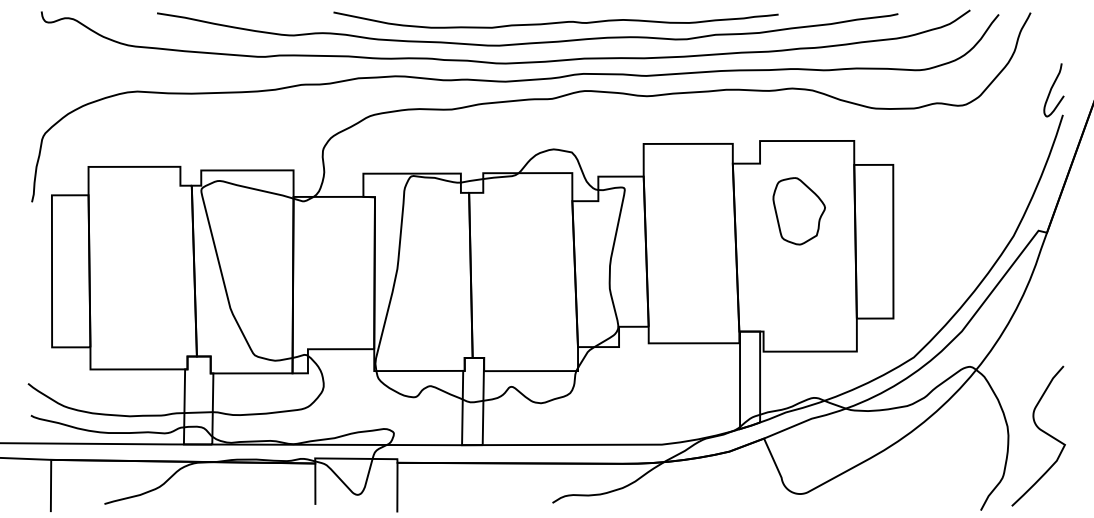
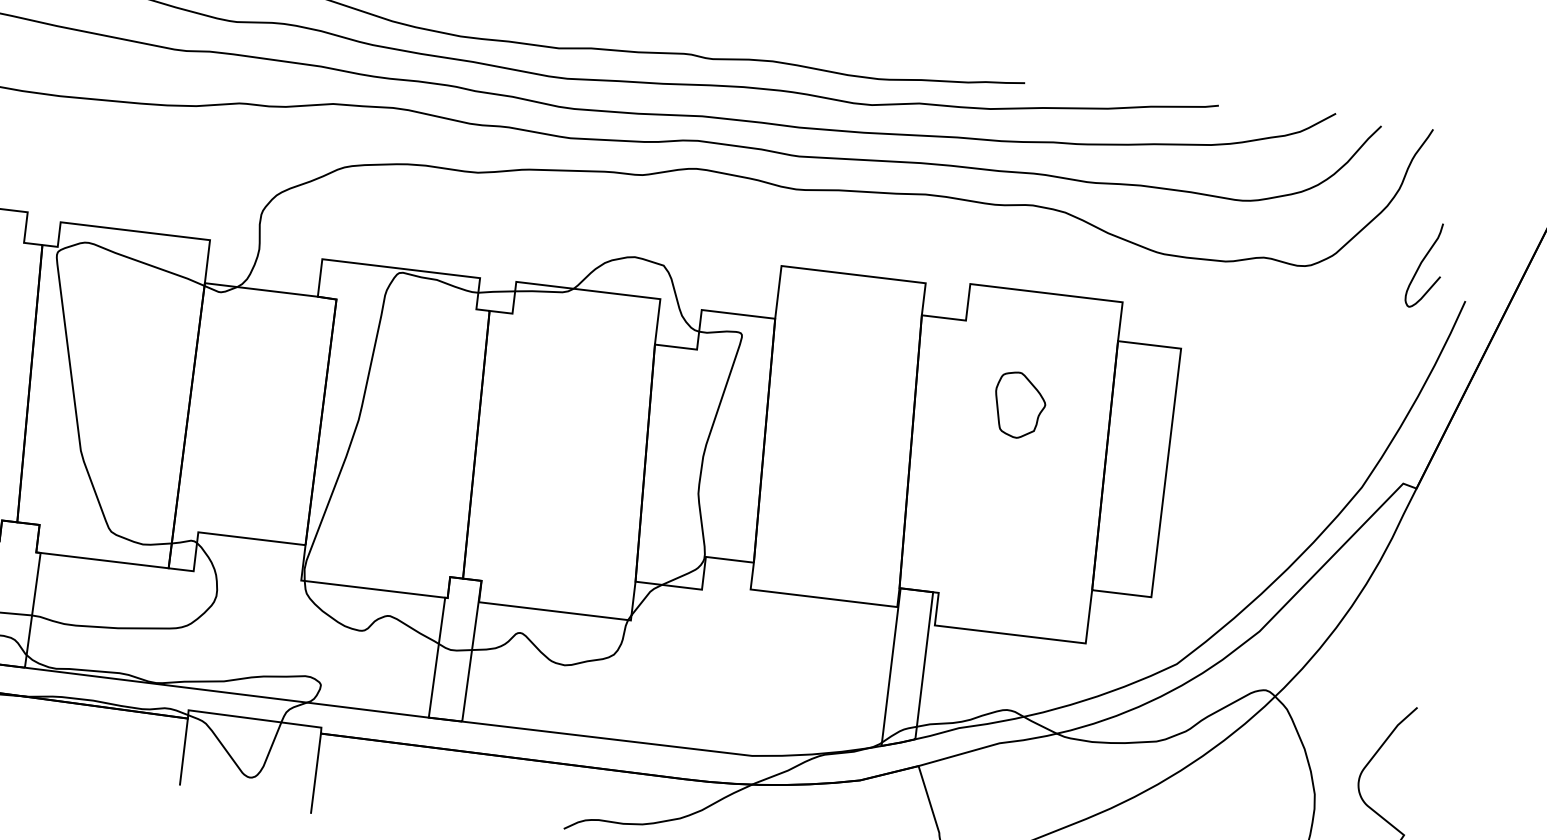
curve: (1051, 90) -> (1421, 265), moved
part: (798, 211) -> (1018, 405), size x0.6

